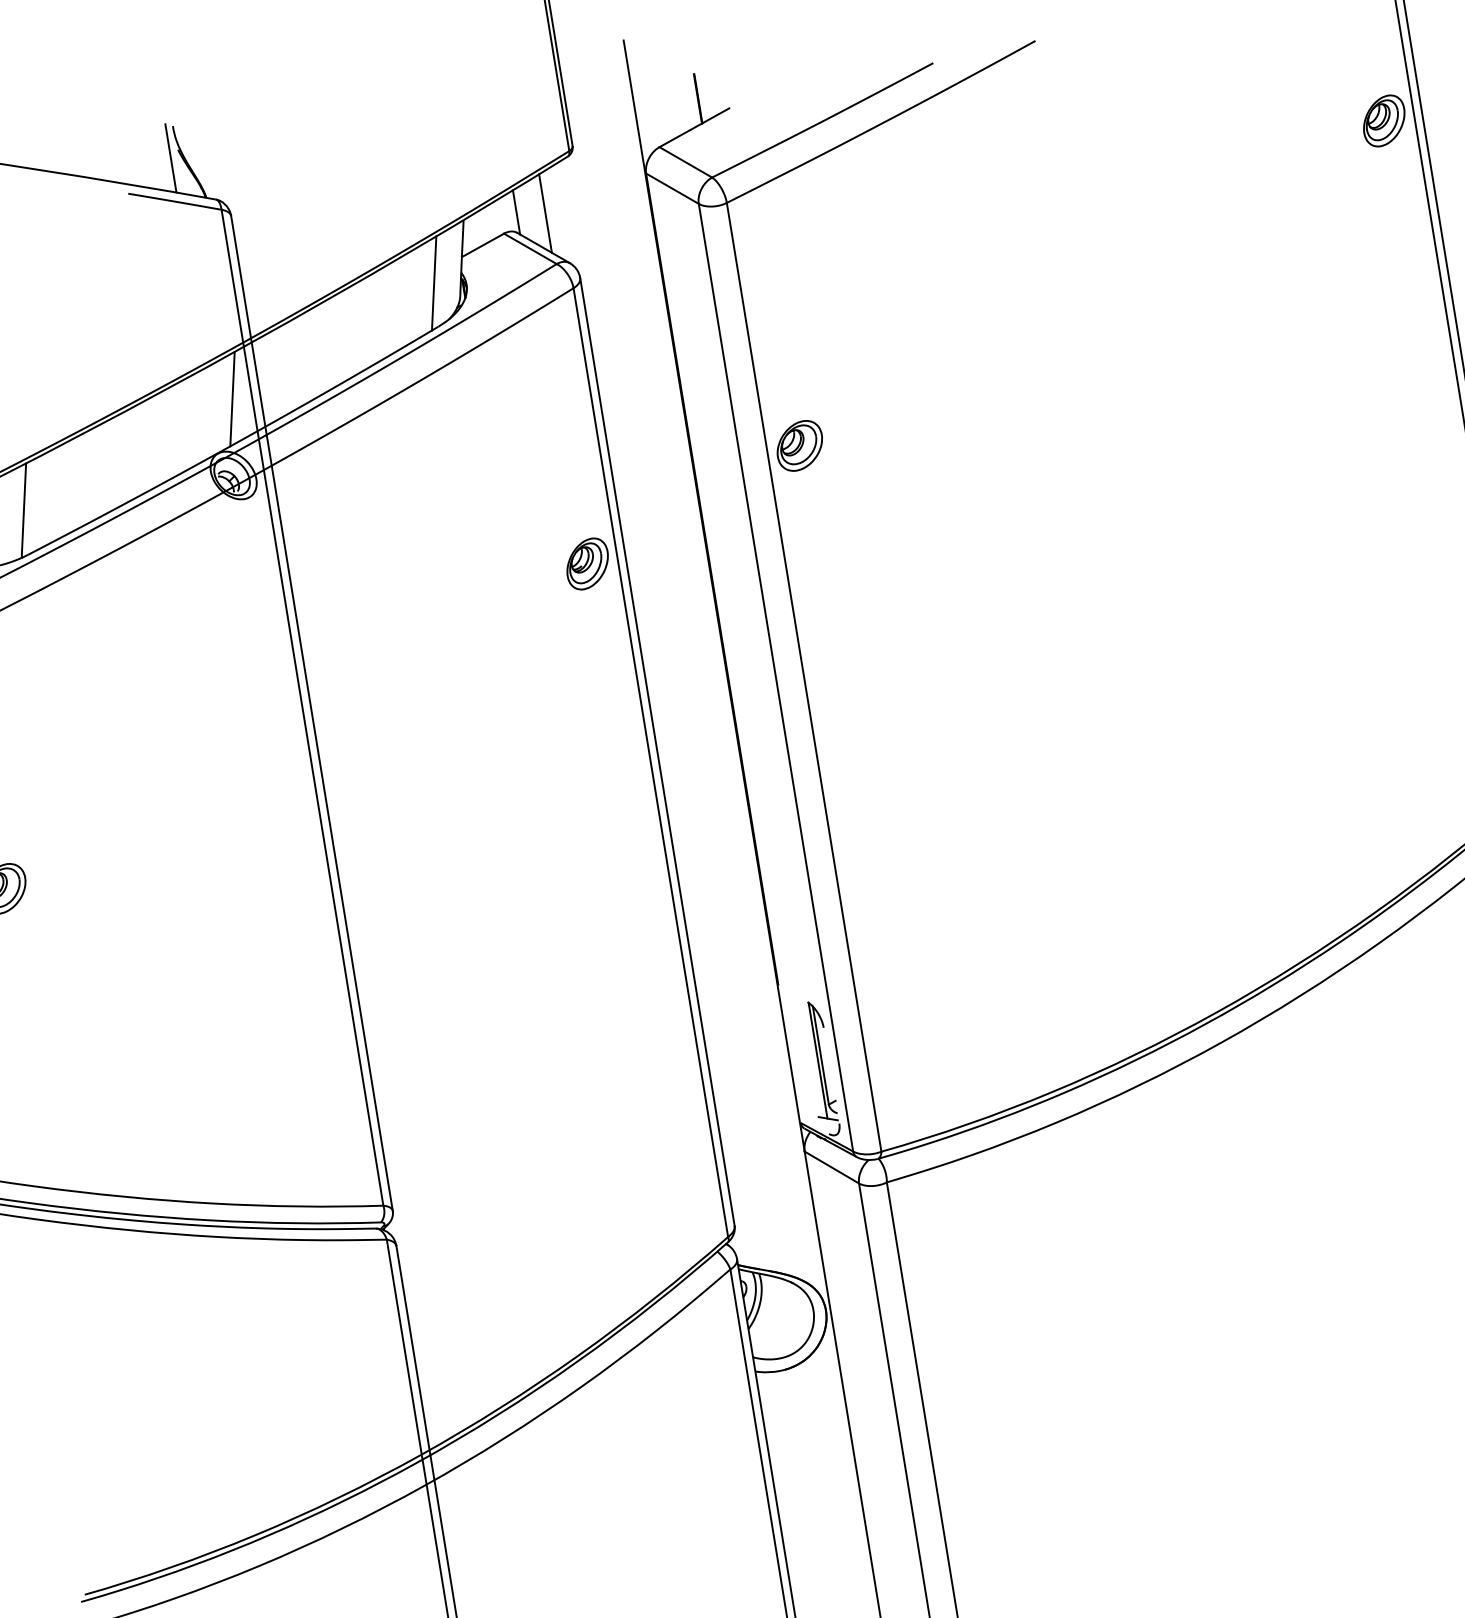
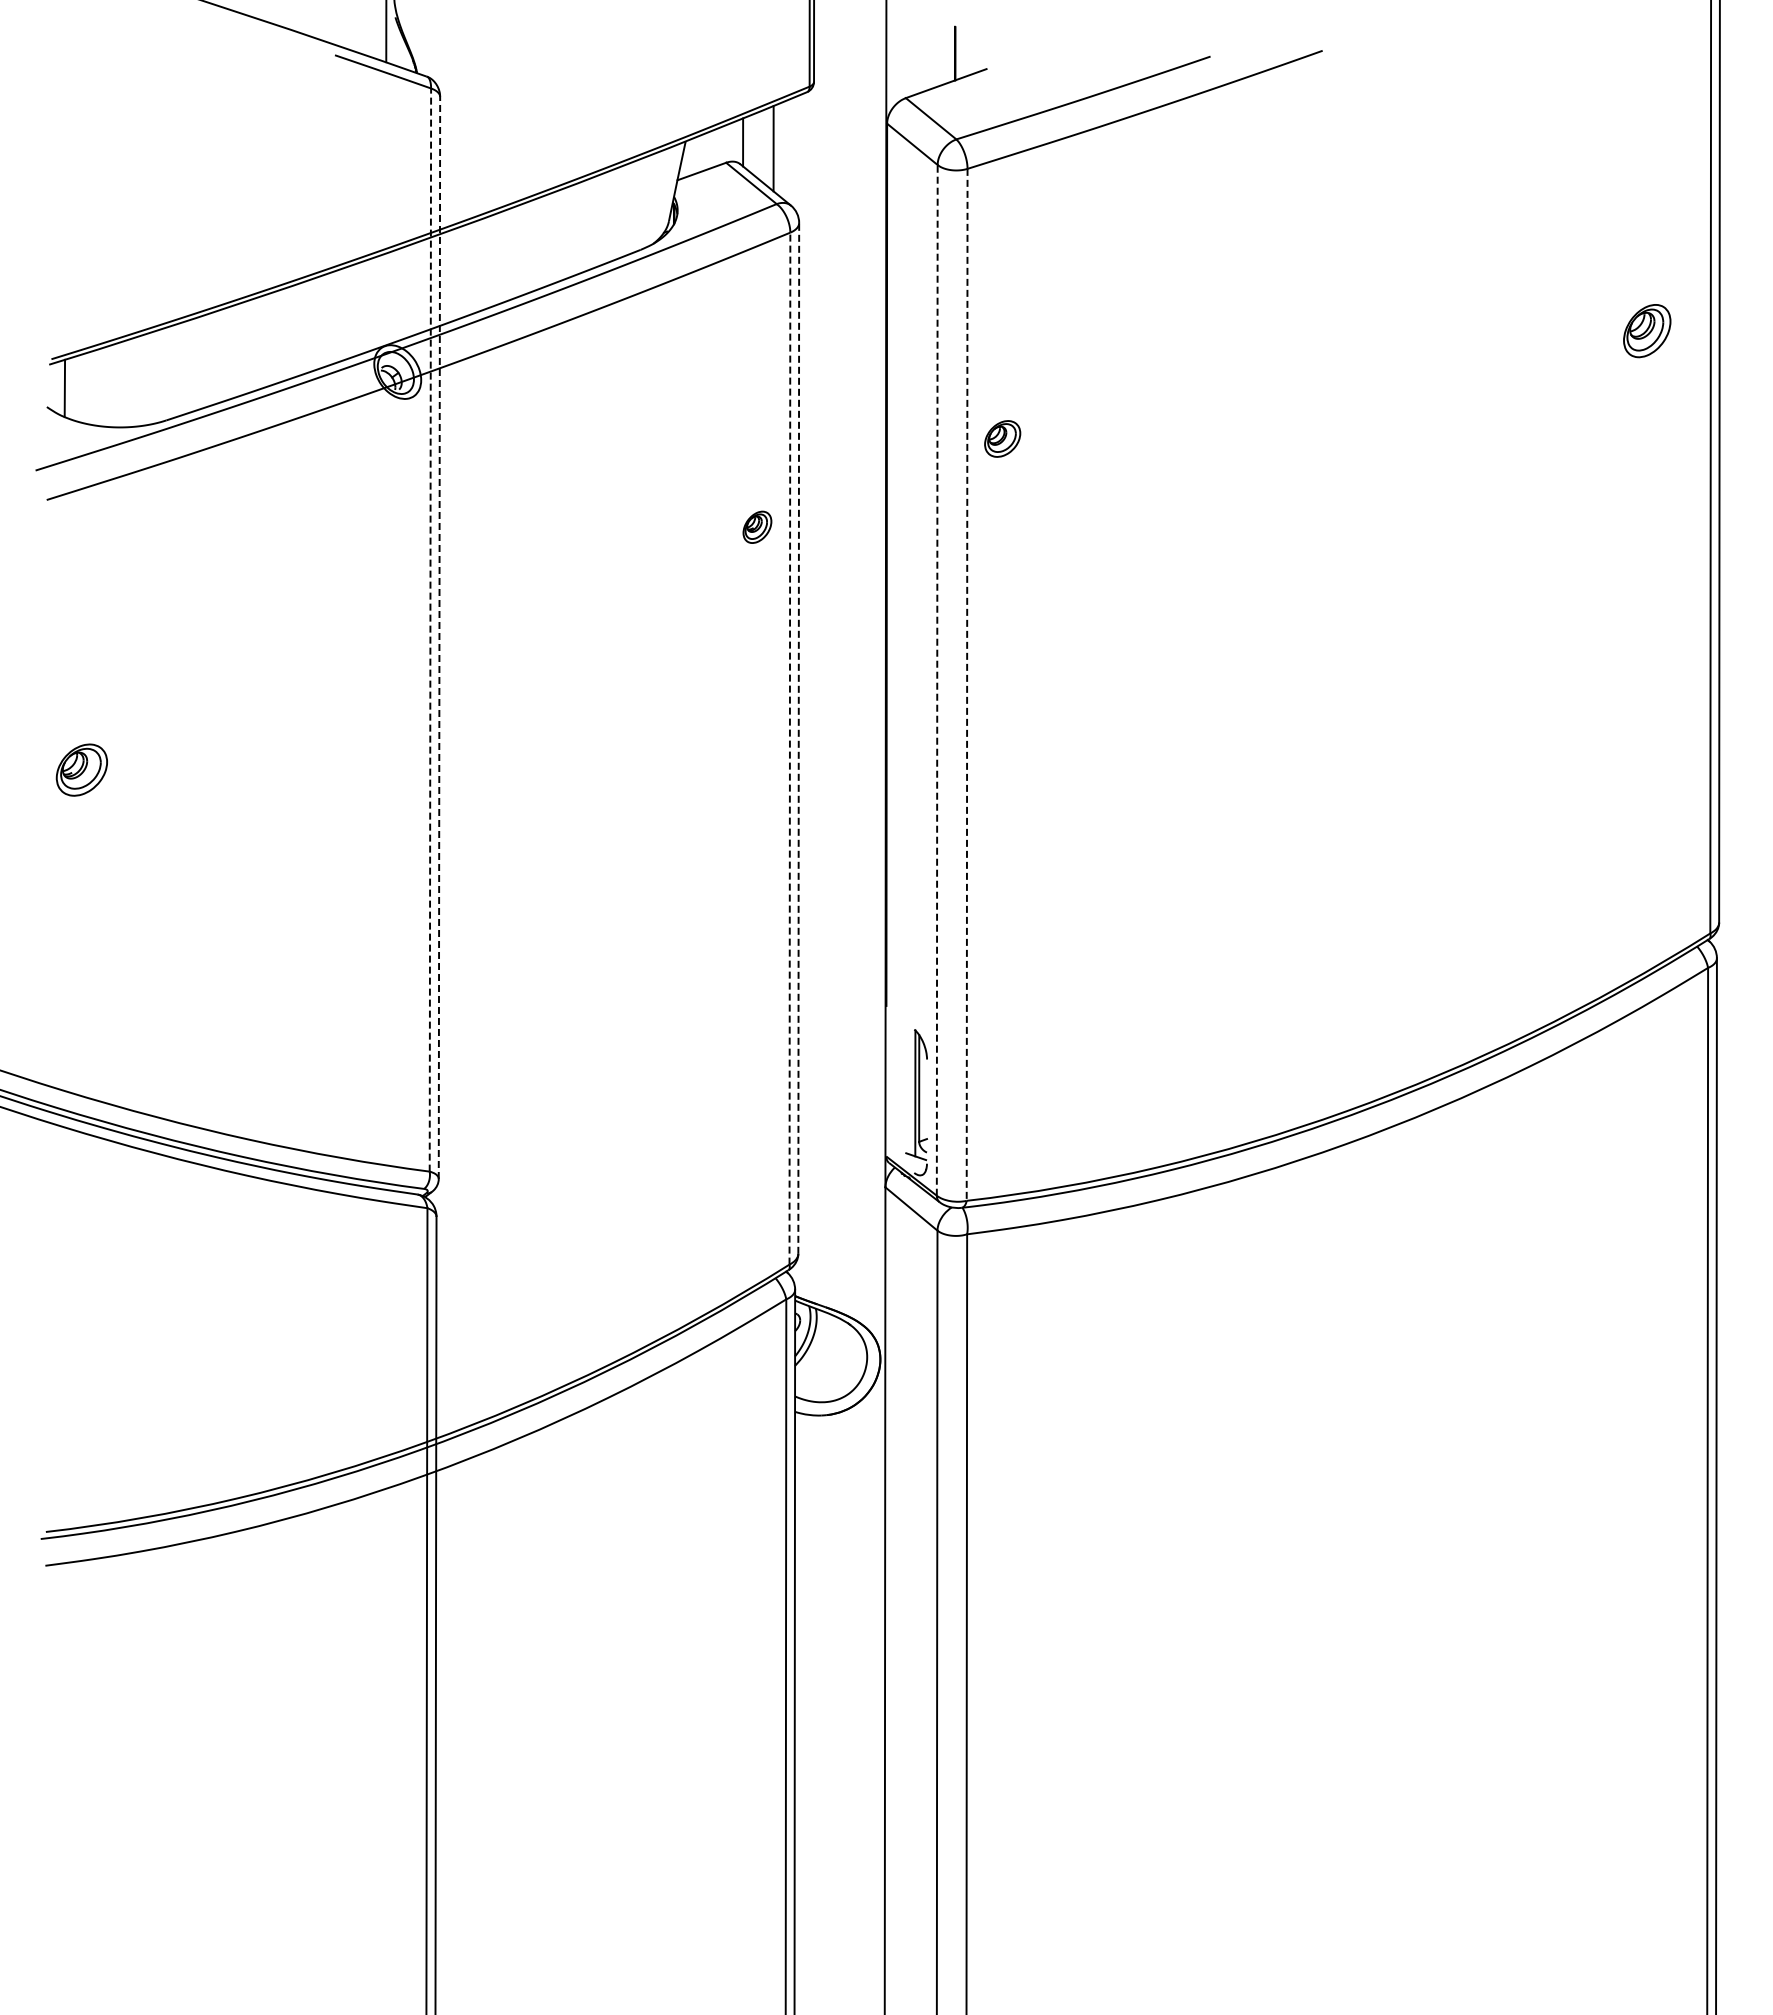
part: (1384, 121) -> (1647, 331), moved
line: (434, 282) -> (643, 202), removed
line: (232, 398) -> (409, 290), removed
part: (799, 445) -> (1002, 438), size x0.7
line: (22, 510) -> (168, 372), removed
part: (587, 564) -> (757, 527), size x0.6
line: (776, 676) -> (937, 679), solid -> dashed
line: (804, 676) -> (967, 684), solid -> dashed
line: (302, 708) -> (430, 630), solid -> dashed
line: (311, 713) -> (439, 637), solid -> dashed
line: (657, 751) -> (798, 737), solid -> dashed
line: (650, 762) -> (789, 748), solid -> dashed

